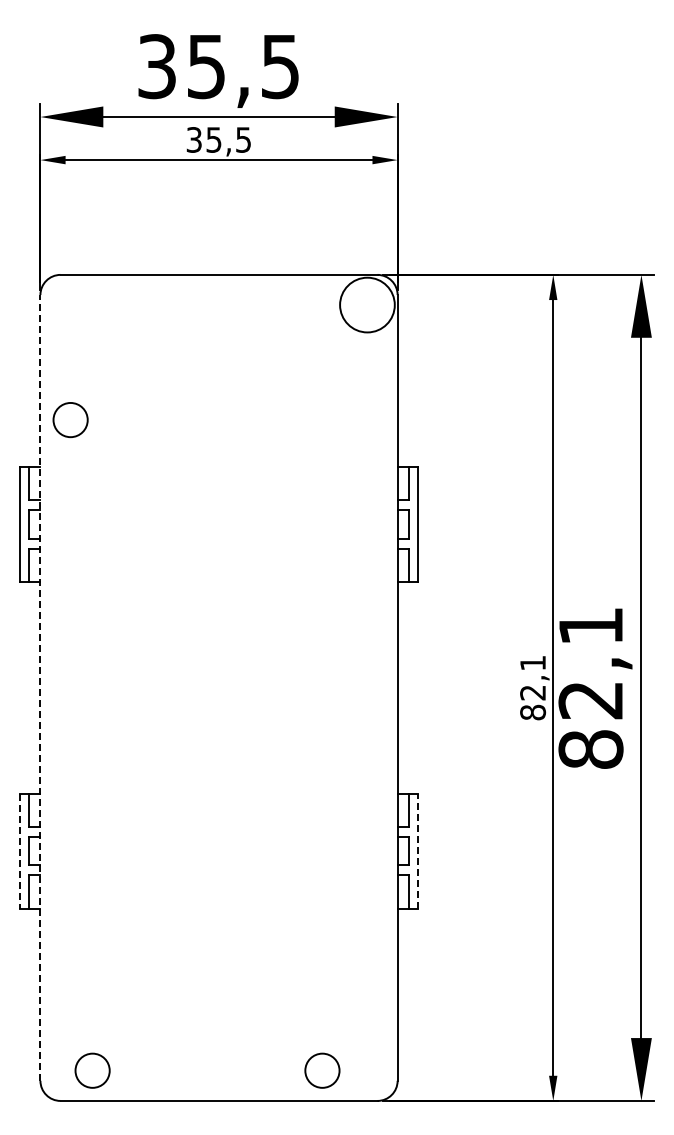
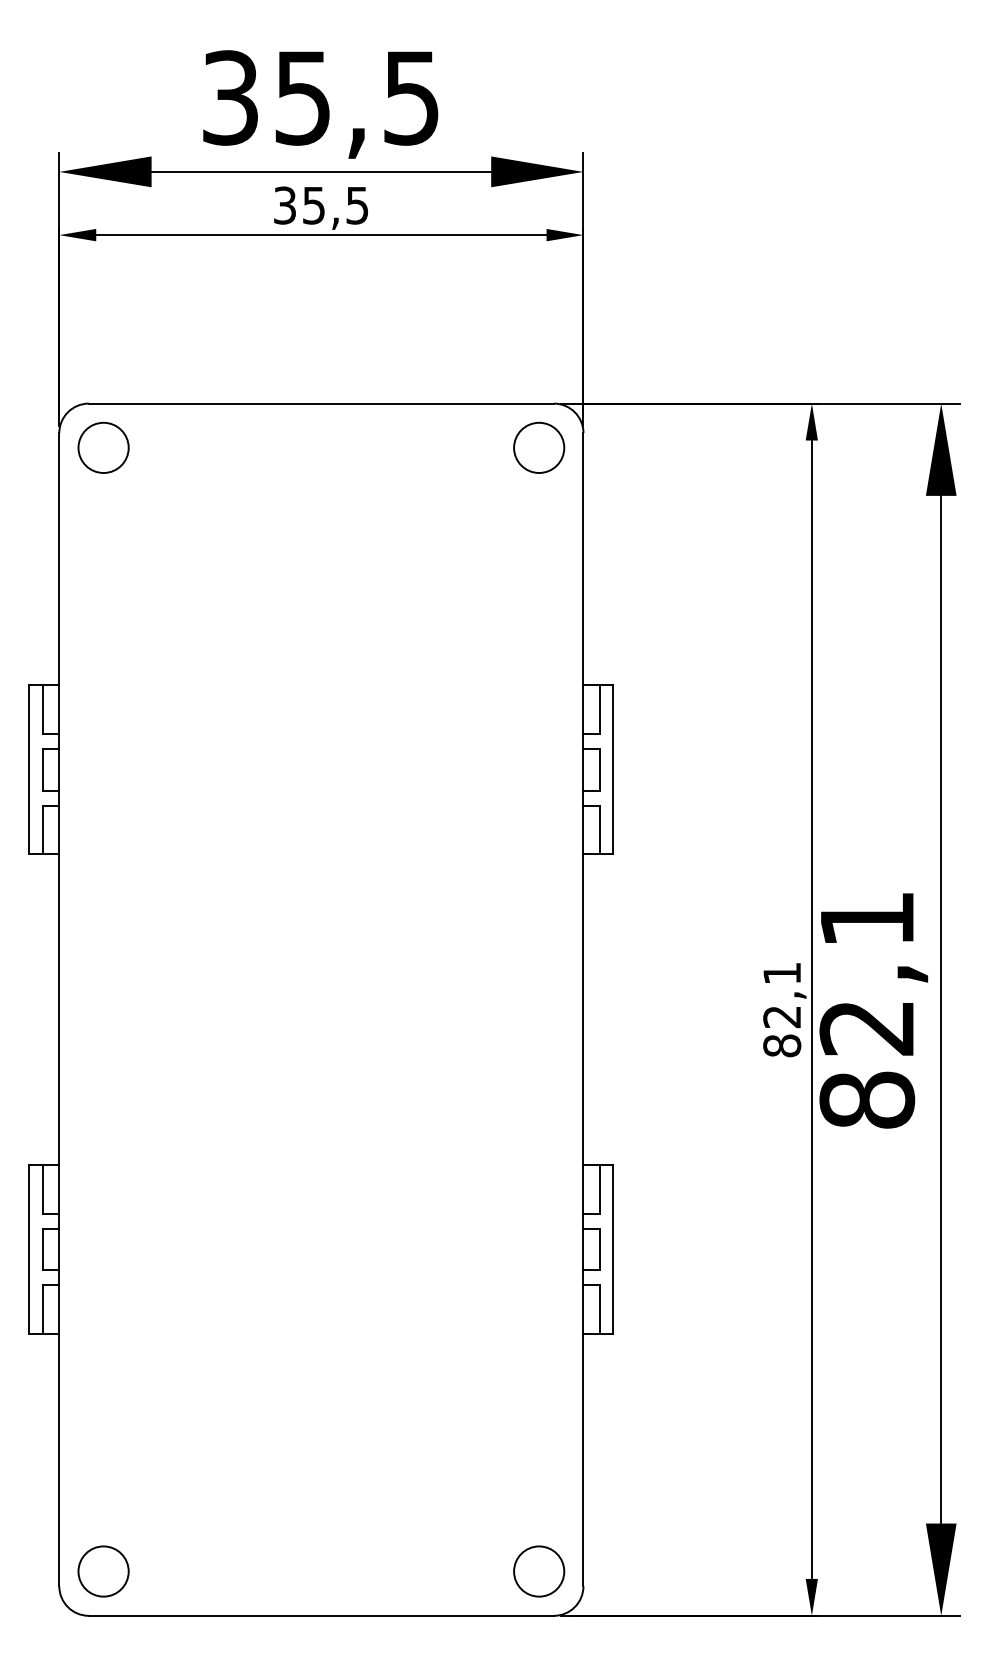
circle: (367, 304) -> (539, 447), size x0.62
circle: (70, 420) -> (103, 448), moved
line: (40, 687) -> (59, 1009), dashed -> solid
line: (20, 851) -> (30, 1249), dashed -> solid
line: (418, 851) -> (614, 1249), dashed -> solid
circle: (92, 1070) -> (103, 1571), moved
circle: (322, 1070) -> (539, 1571), moved

